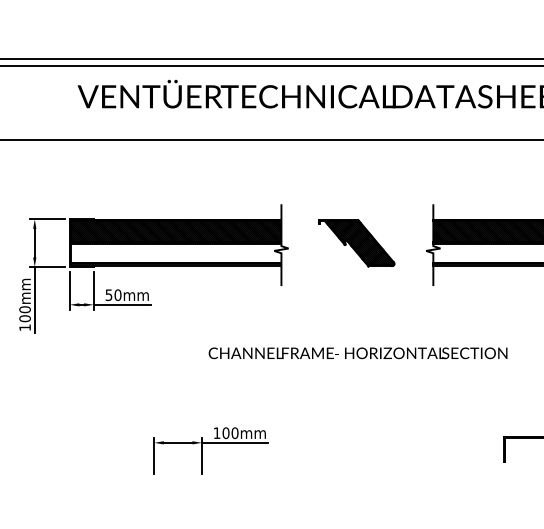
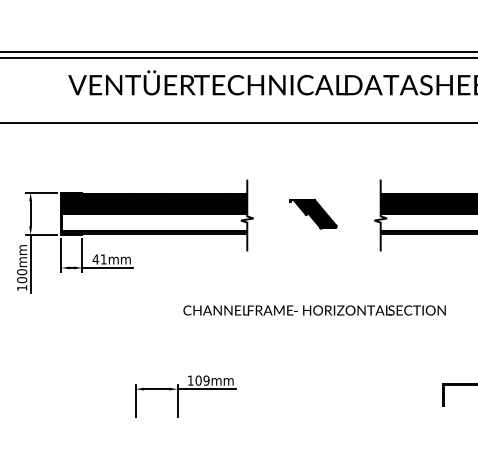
part: (356, 242) -> (313, 213), size x0.7
text: (113, 295) -> (99, 259), 50mm -> 41mm
text: (234, 433) -> (206, 380), 100mm -> 109mm

